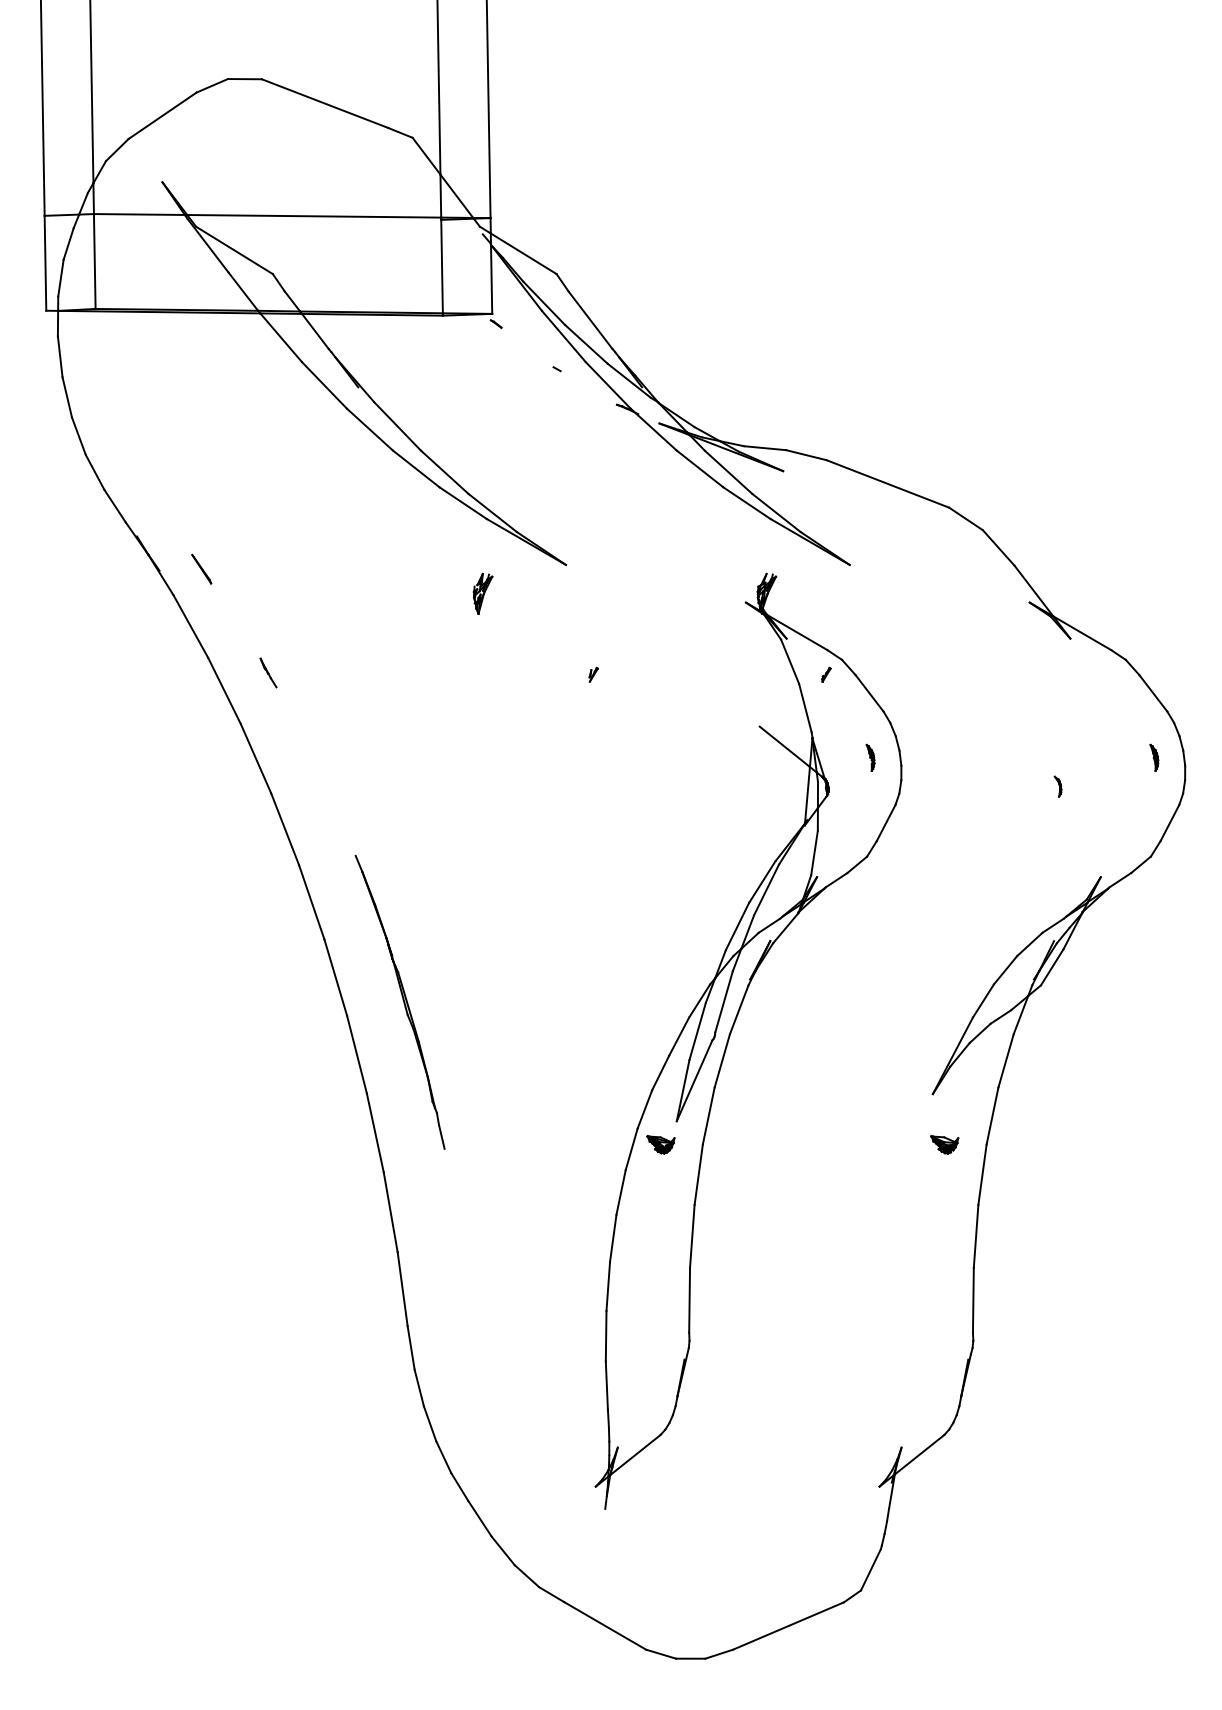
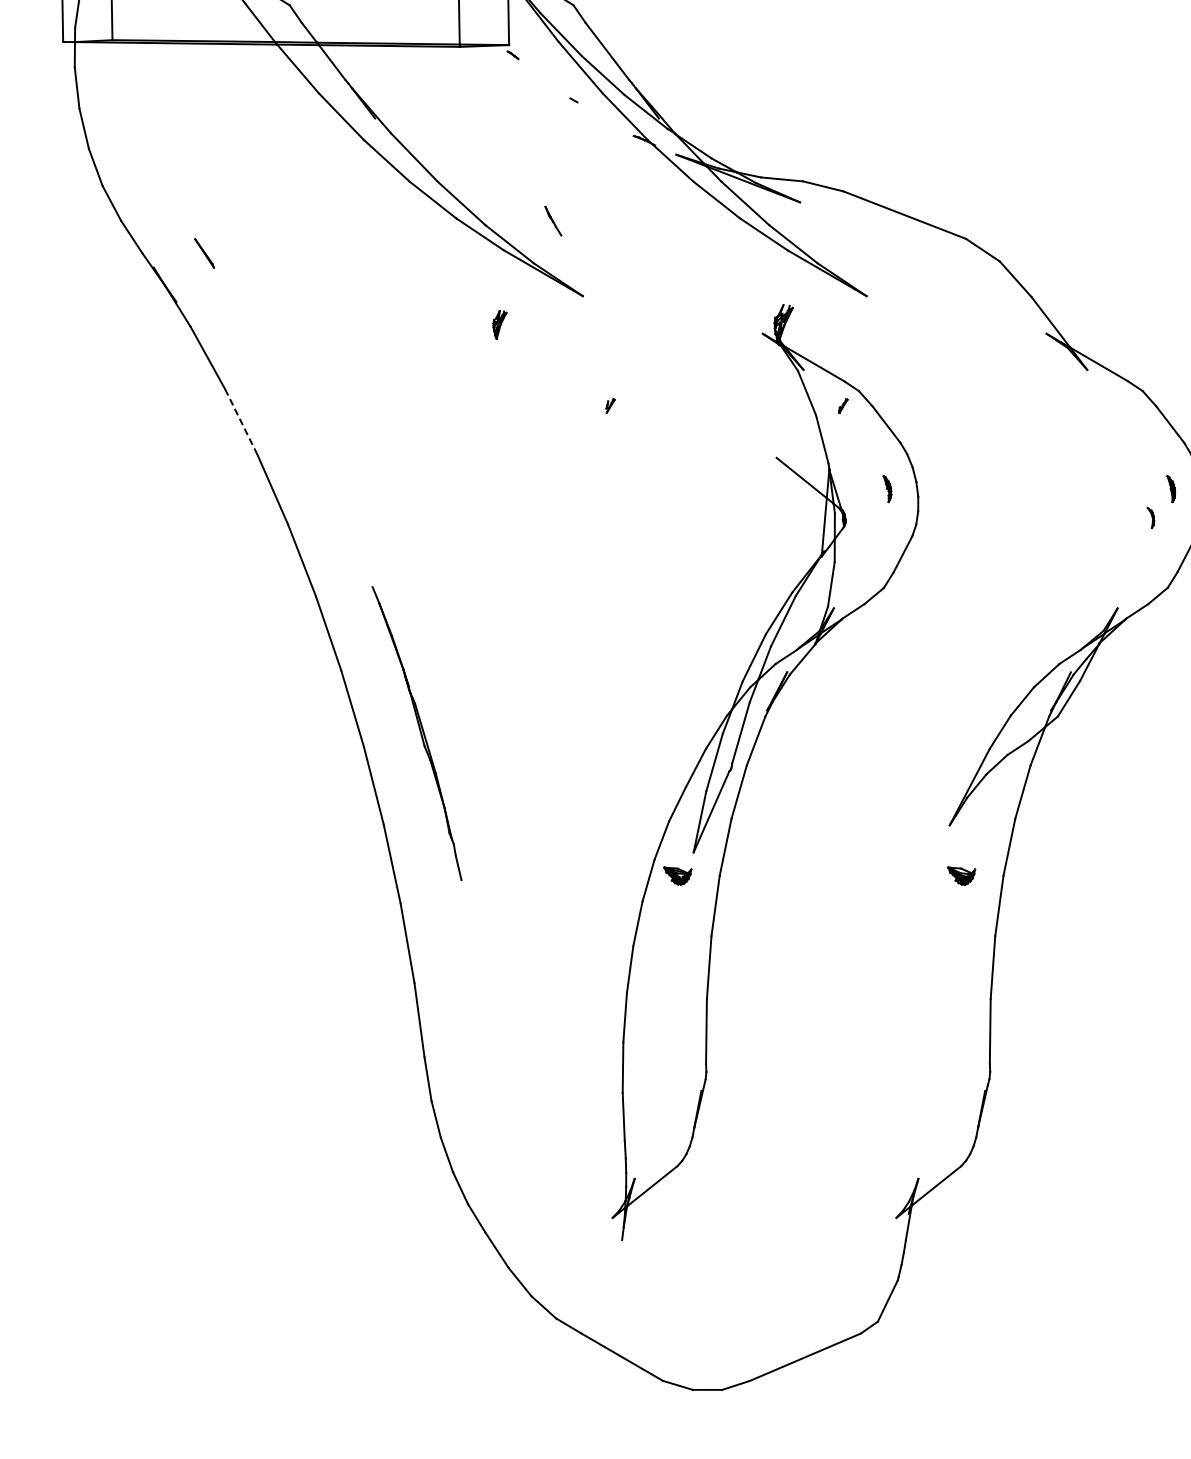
line: (201, 568) -> (204, 252), moved
part: (482, 593) -> (499, 324), size x0.7
line: (268, 672) -> (553, 220), moved
line: (224, 691) -> (241, 422), solid -> dashed
part: (1057, 786) -> (1150, 517), moved

